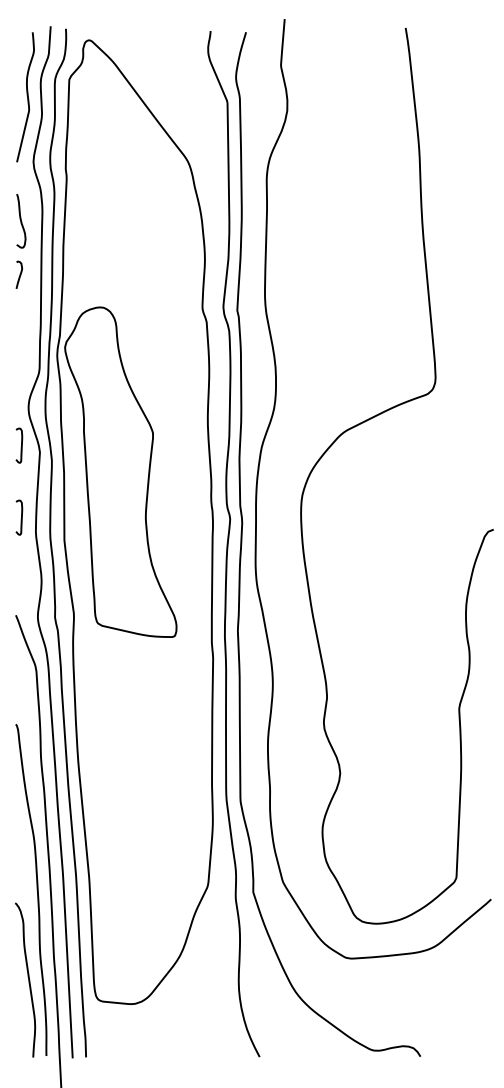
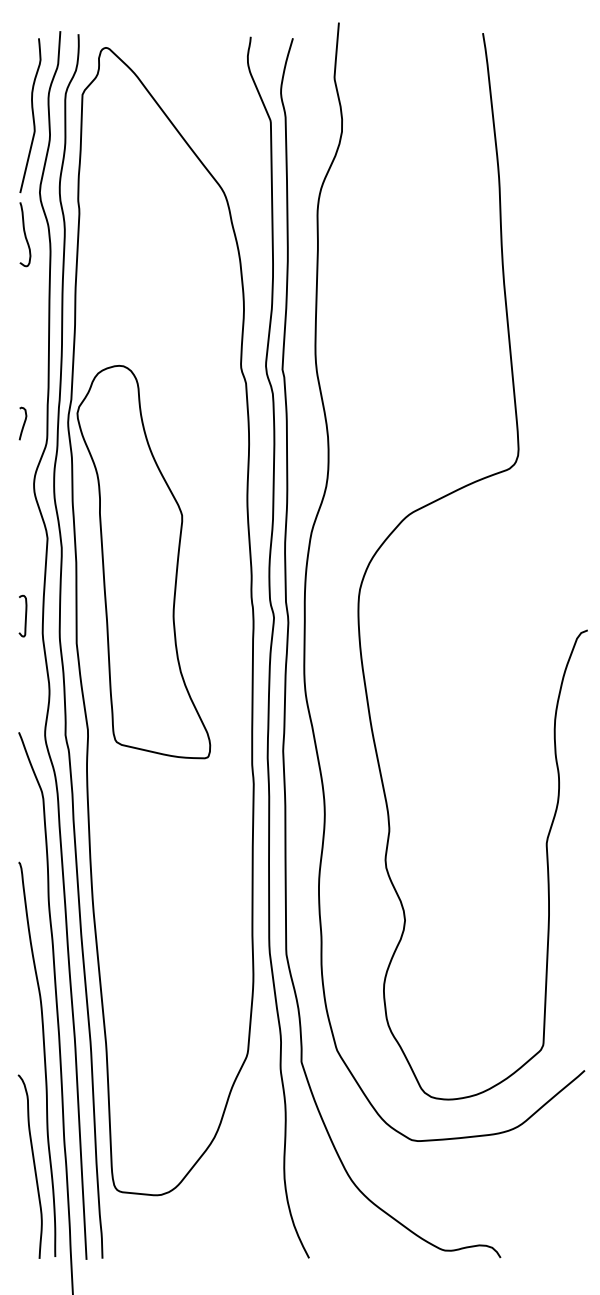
curve: (21, 221) -> (25, 234), moved
curve: (19, 274) -> (23, 423), moved
curve: (21, 445) -> (25, 530), removed

